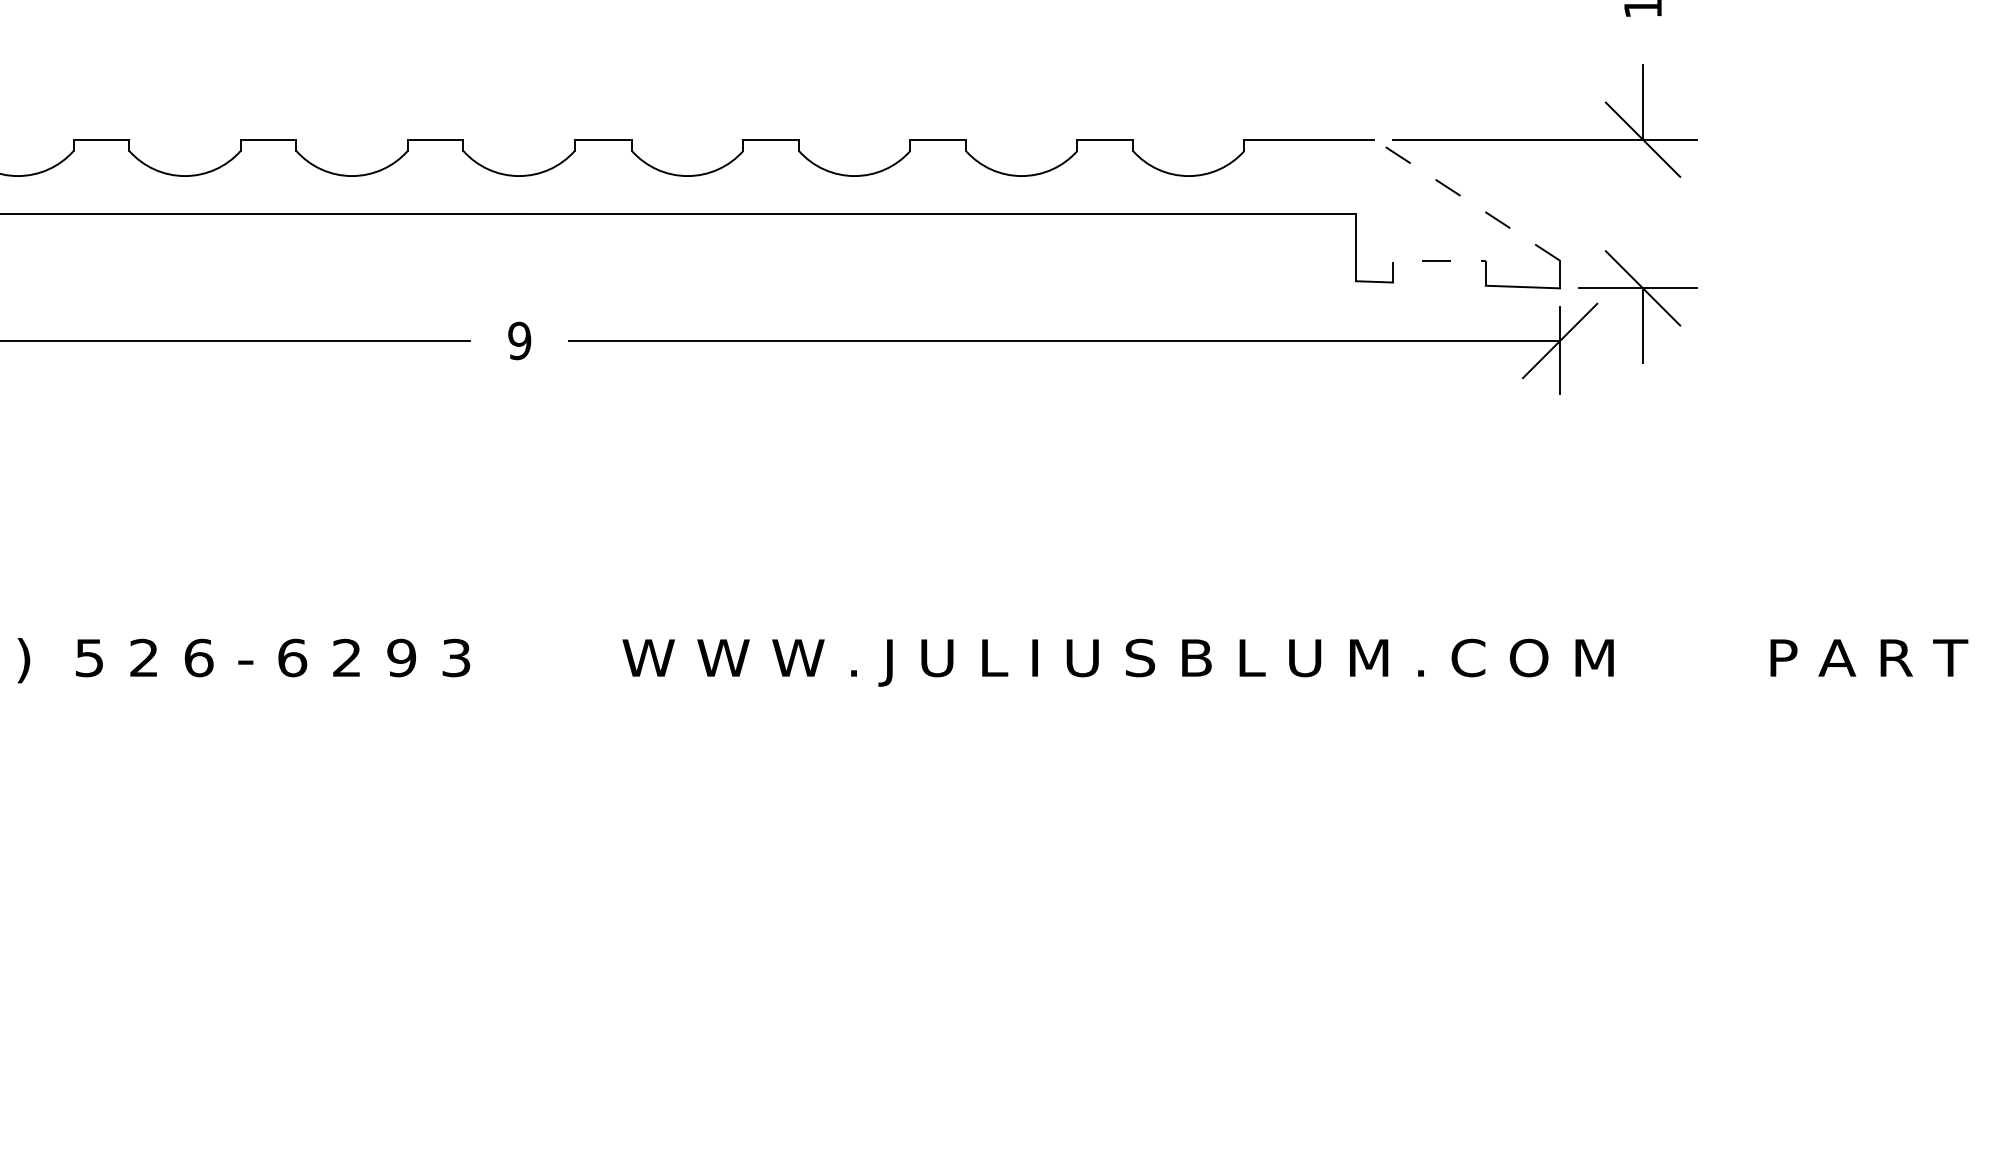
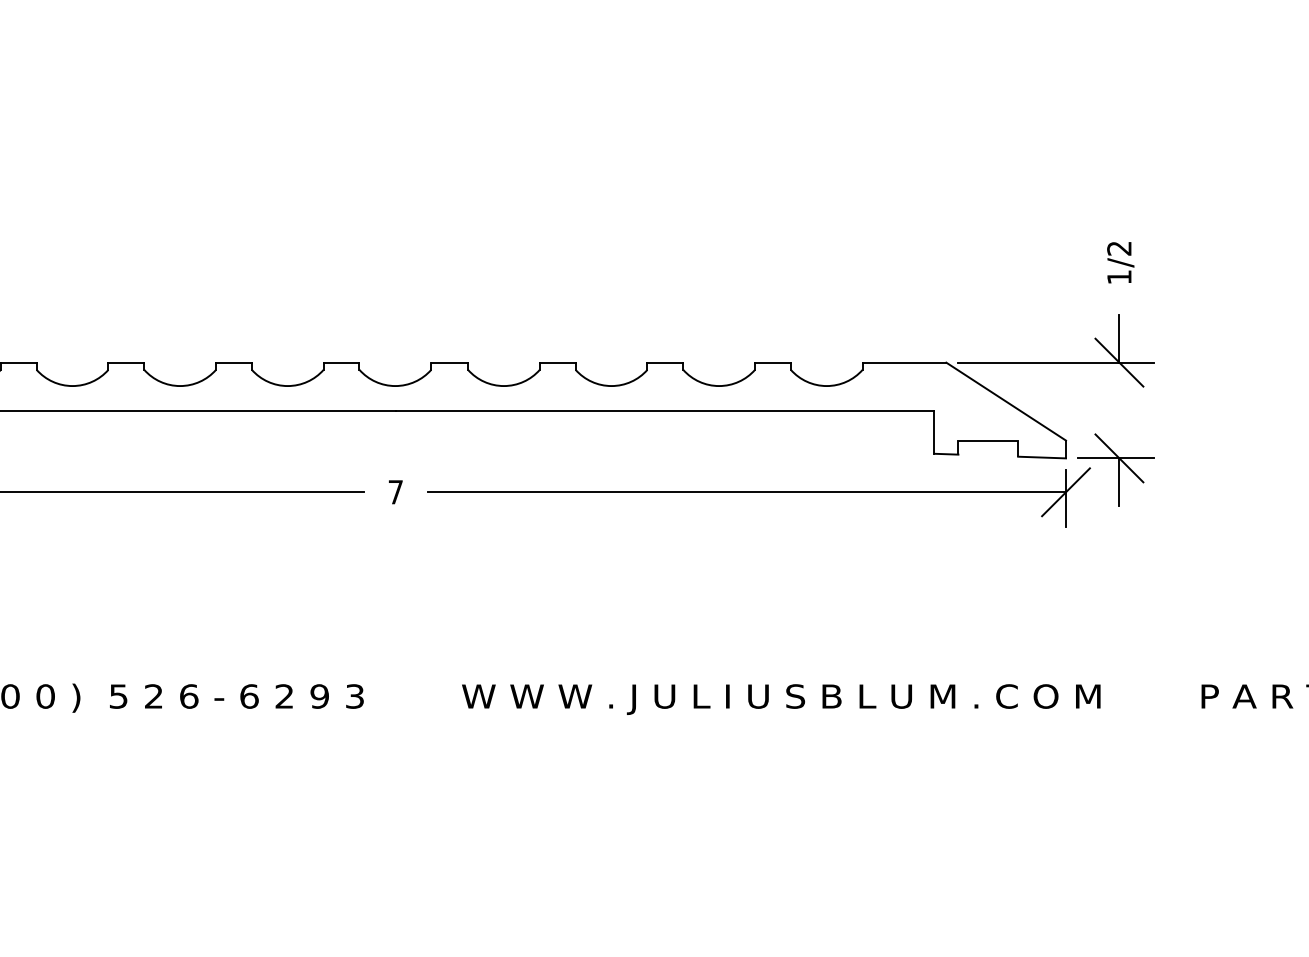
line: (1466, 200) -> (1005, 401), dashed -> solid
line: (1441, 260) -> (989, 440), dashed -> solid
text: (519, 341) -> (395, 492), 9 -> 7

